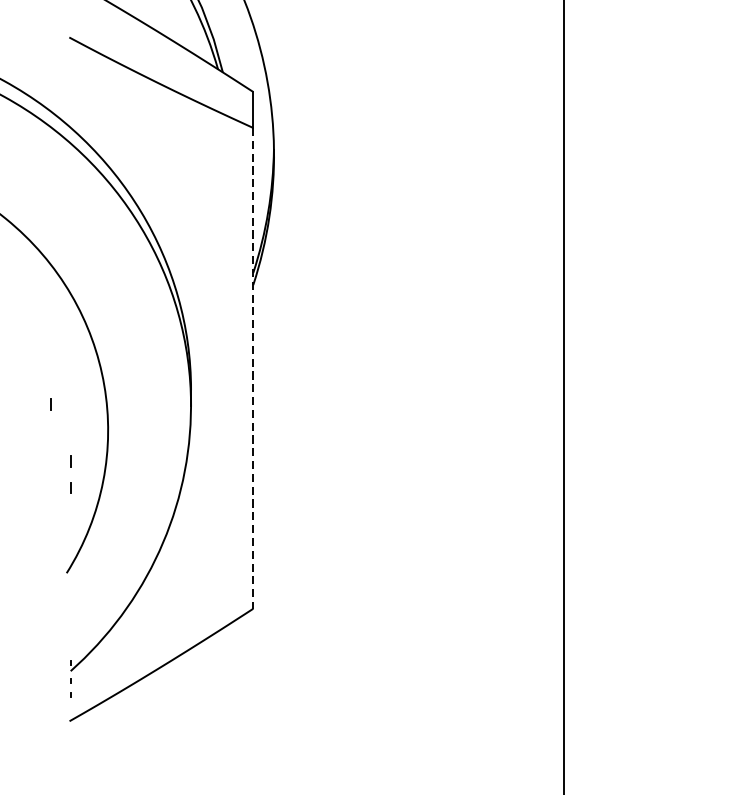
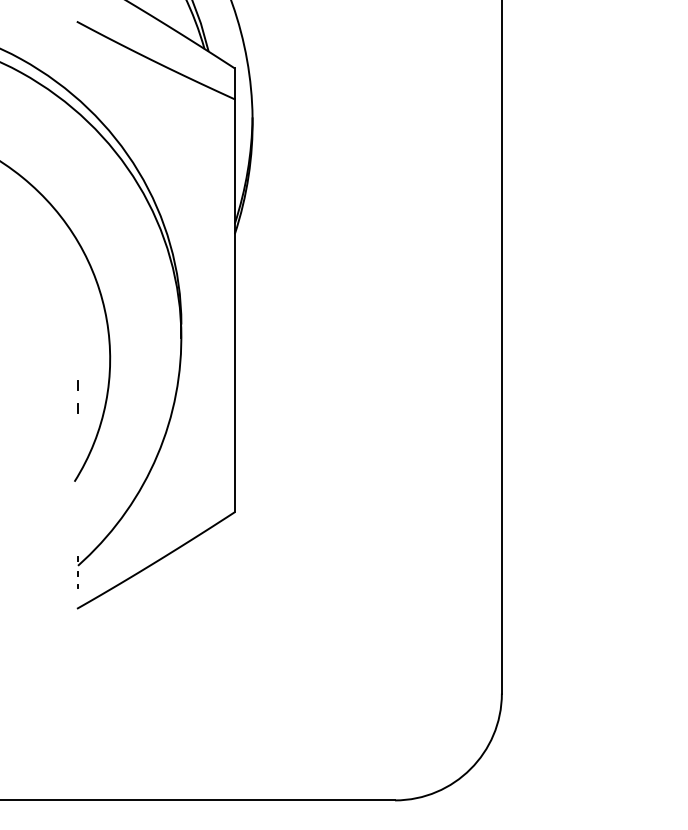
line: (252, 369) -> (234, 306), dashed -> solid
line: (50, 404) -> (60, 336), removed

